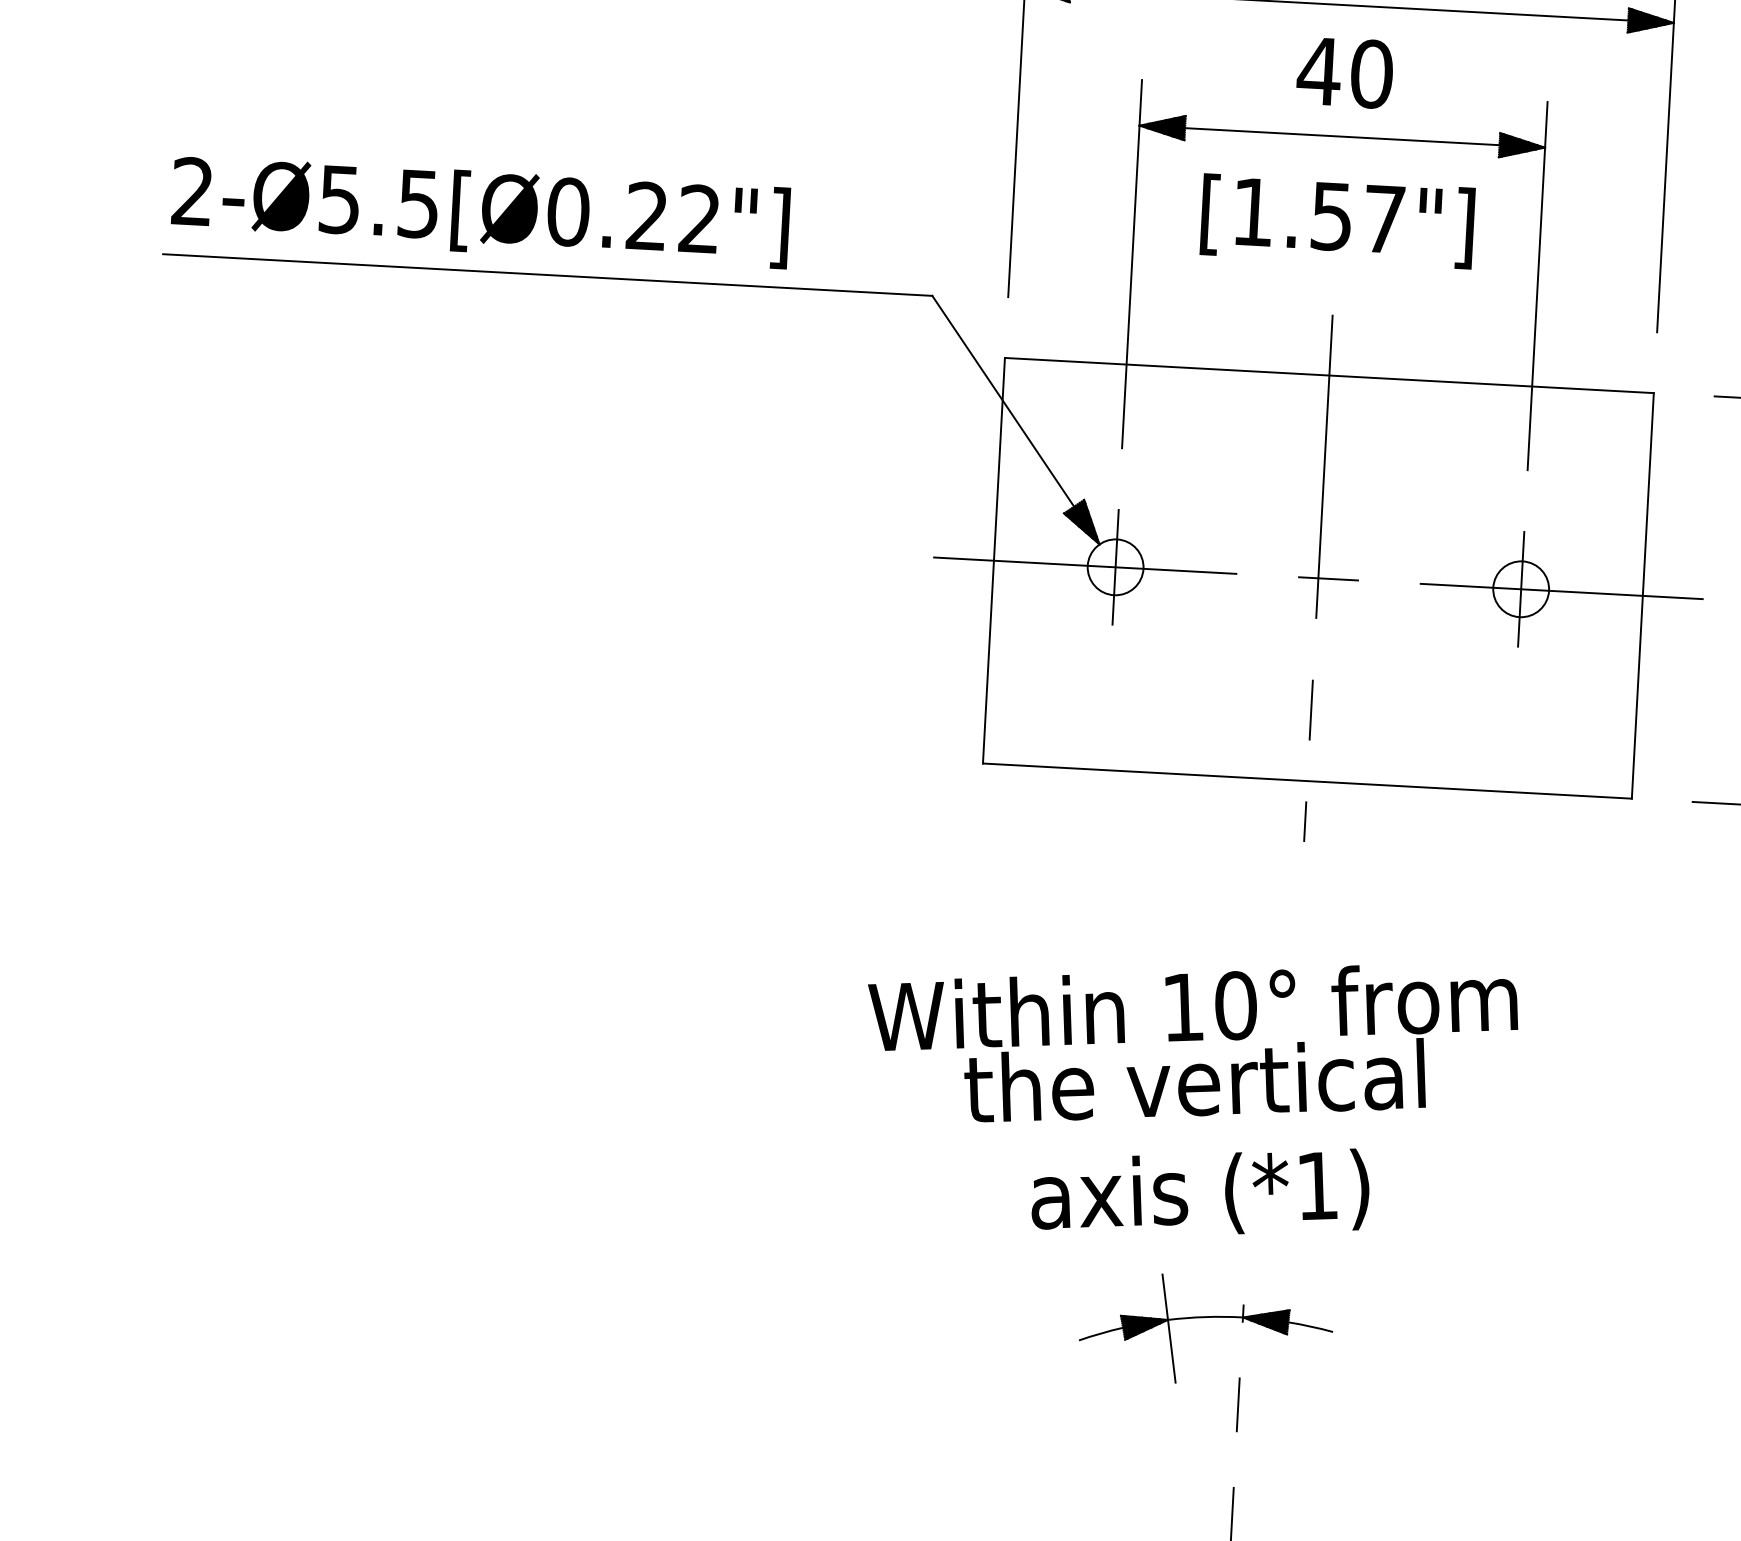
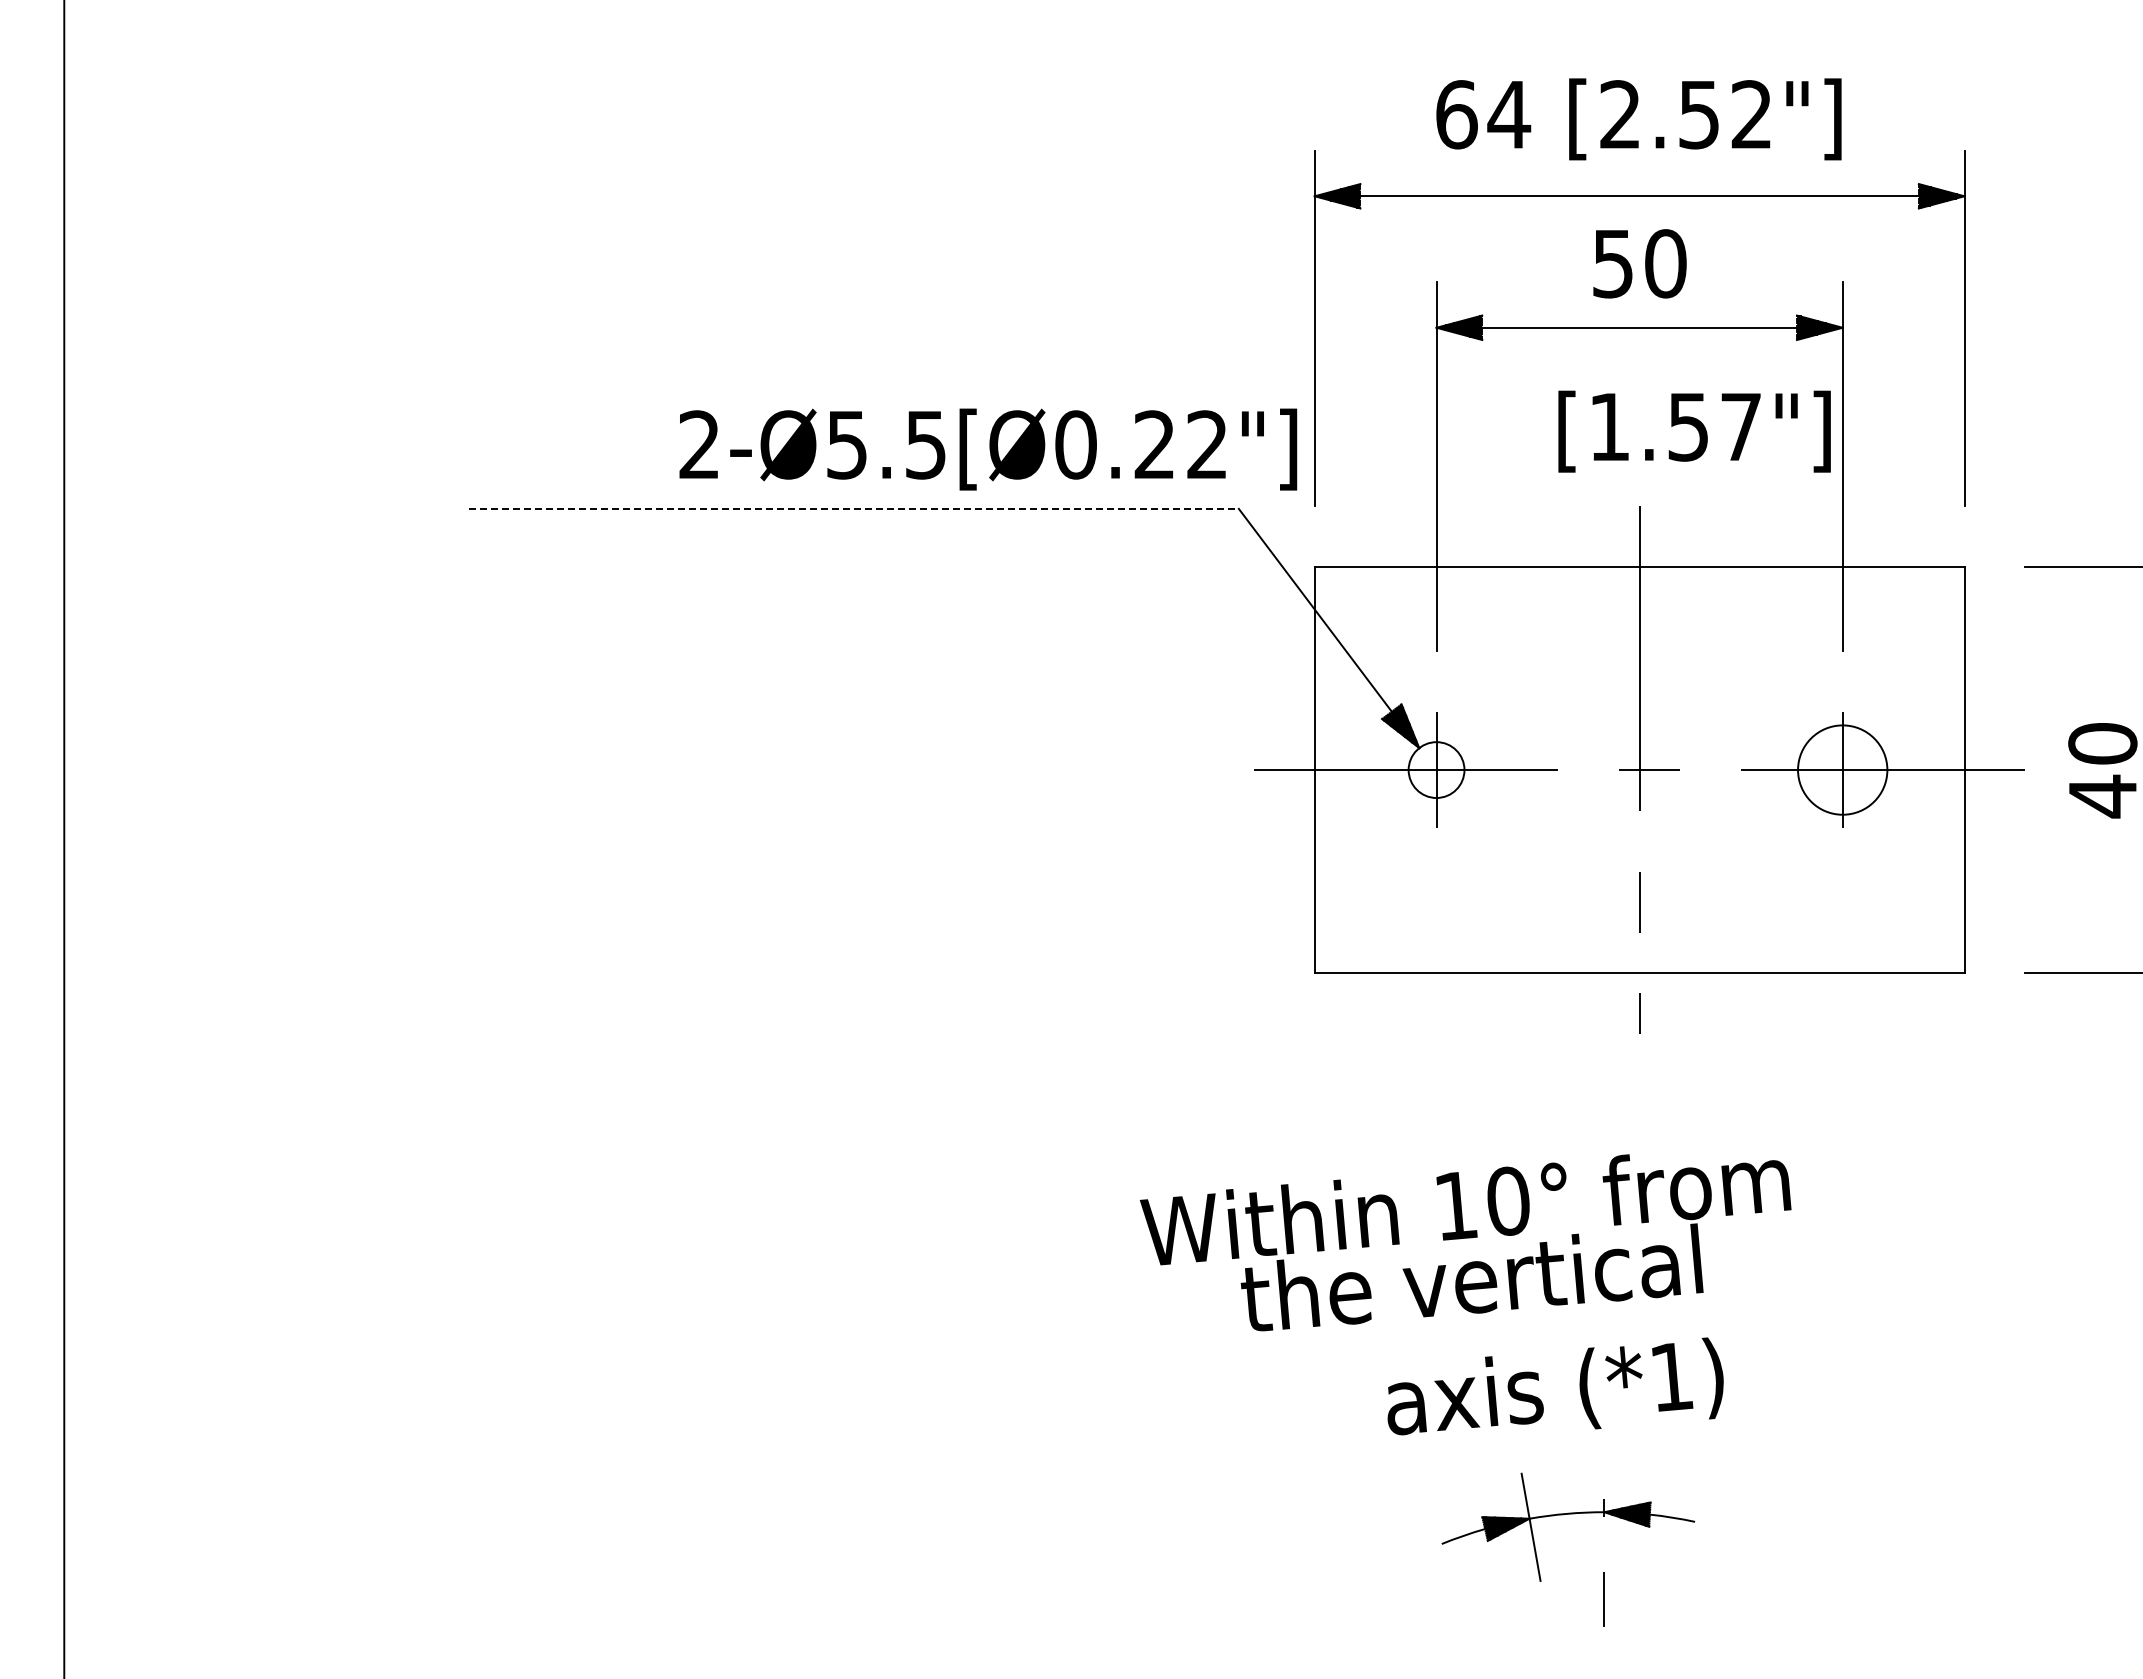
text: (1318, 72) -> (1612, 264), 40 -> 50
text: (480, 211) -> (988, 449), moved
text: (1337, 221) -> (1694, 431), moved
line: (548, 274) -> (854, 508), solid -> dashed
circle: (1520, 589) -> (1842, 770), size x1.6
text: (1190, 1044) -> (1465, 1242), moved

